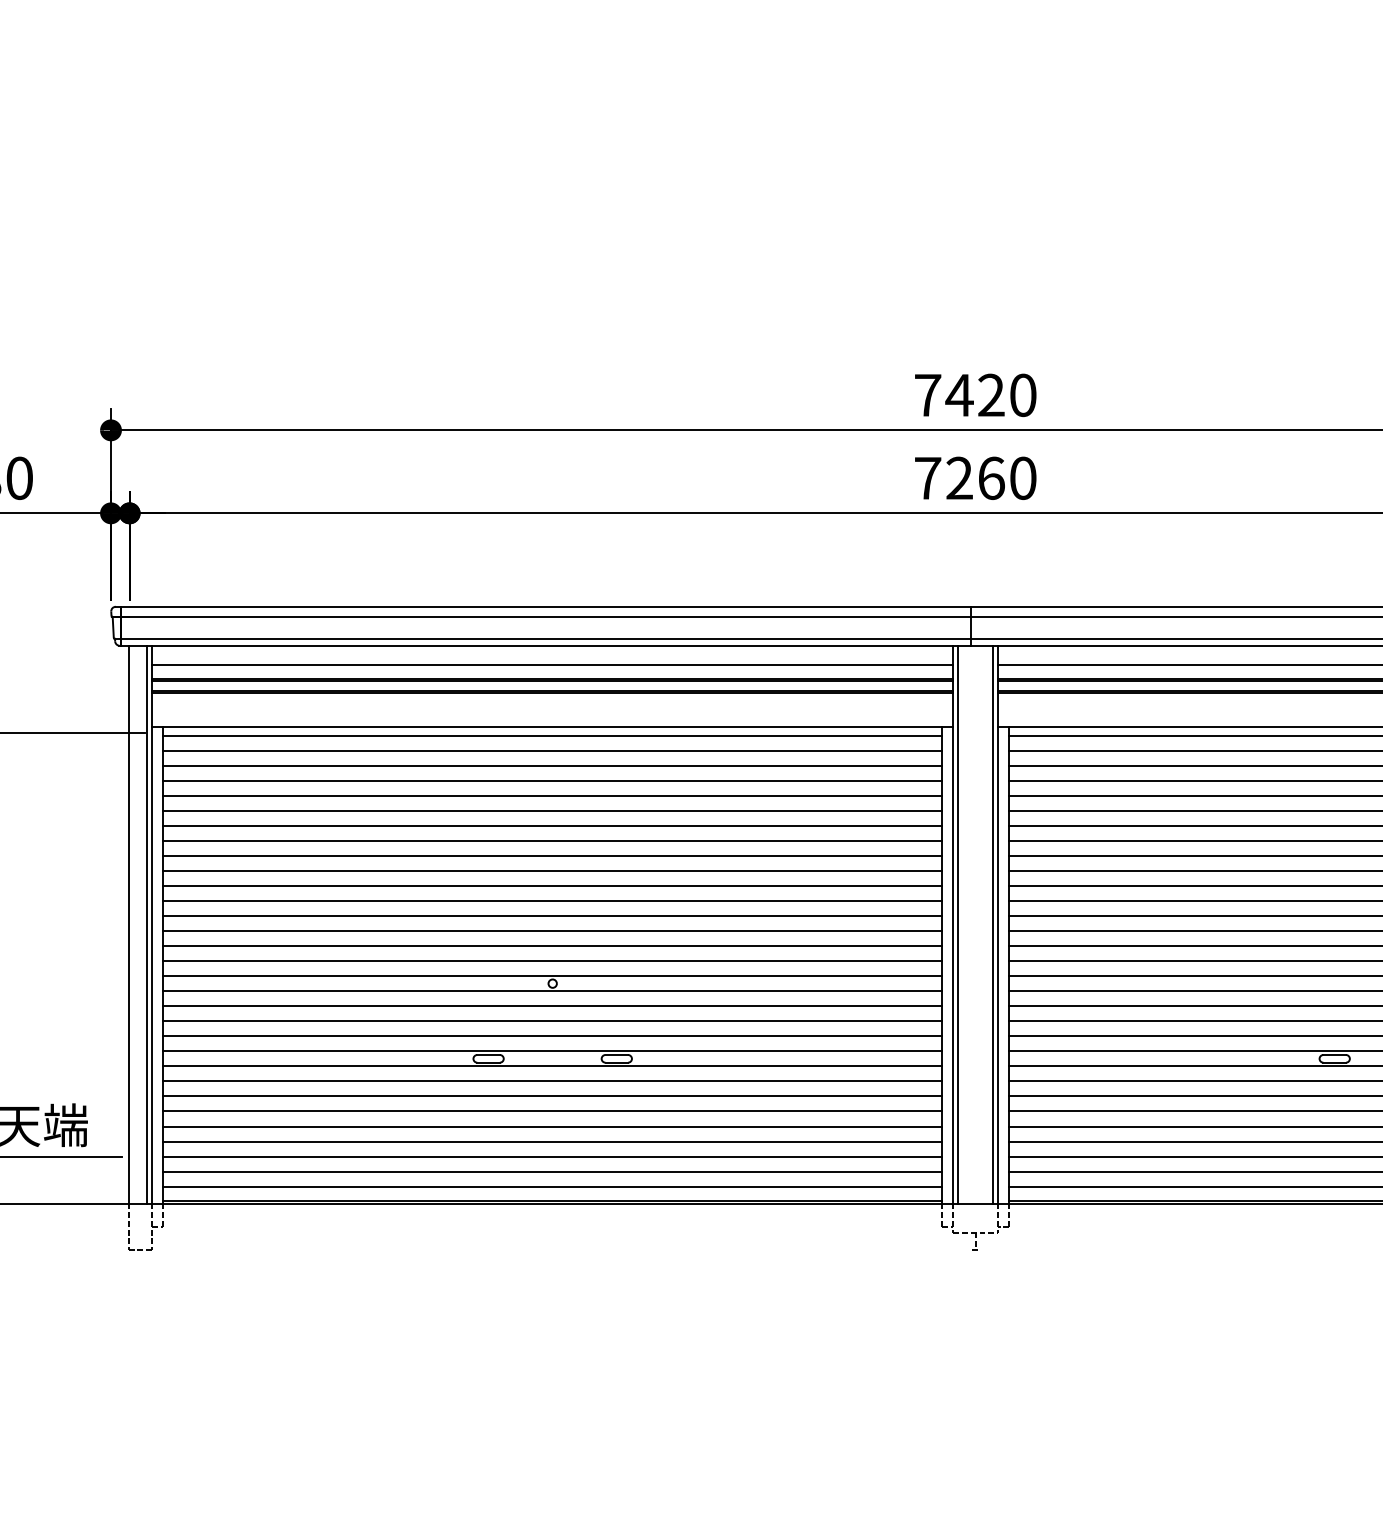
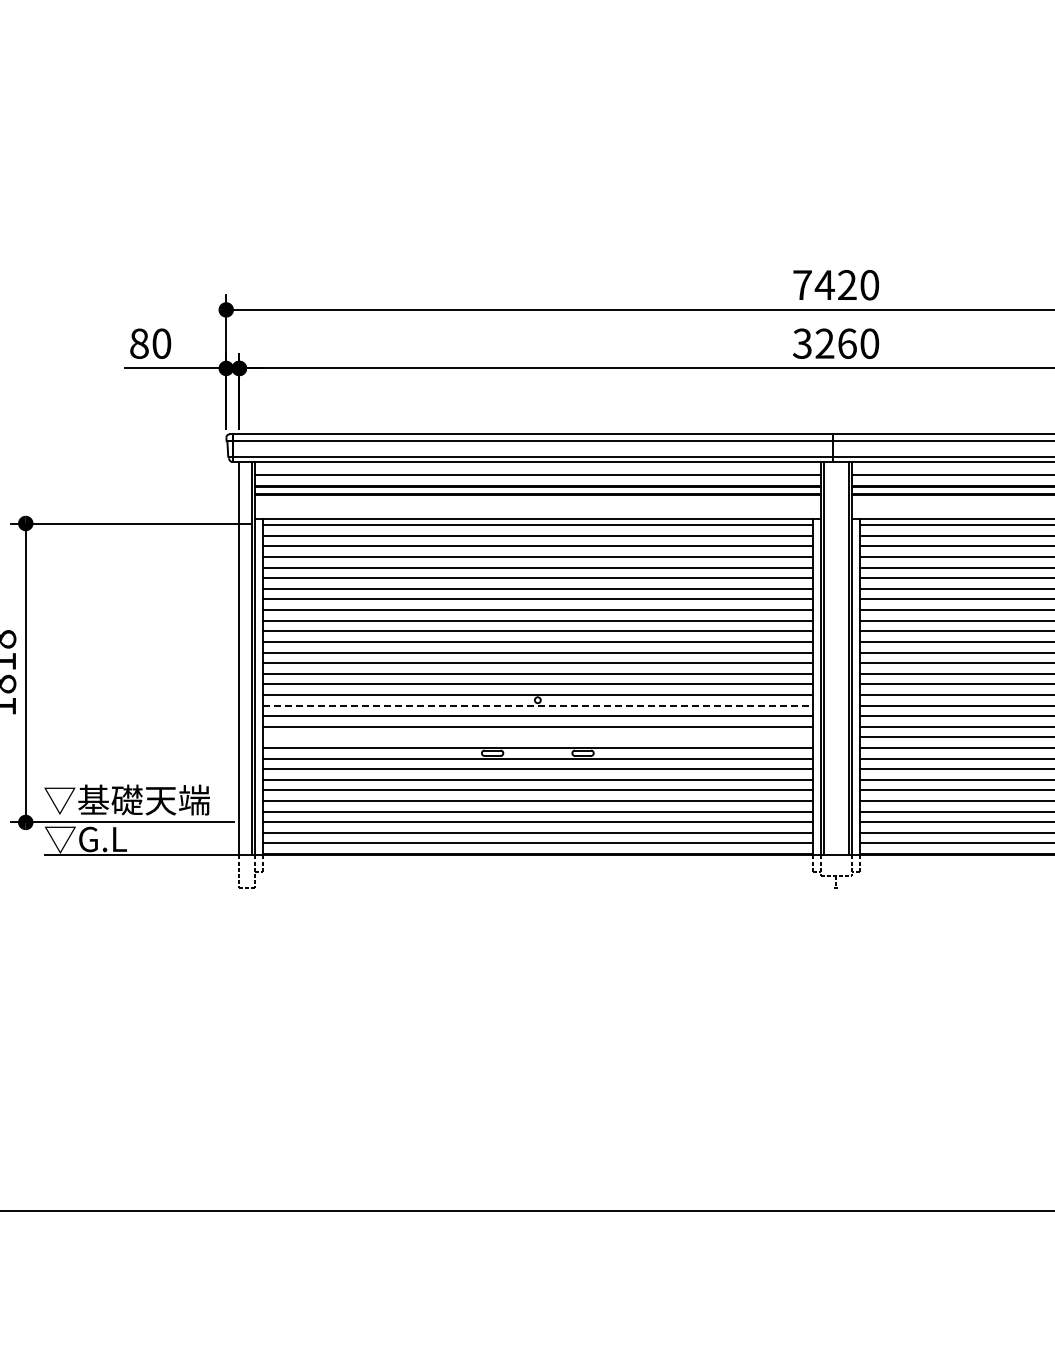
text: (927, 477) -> (802, 343), 7260 -> 3260
line: (552, 991) -> (537, 705), solid -> dashed
line: (552, 1036) -> (537, 737), removed

